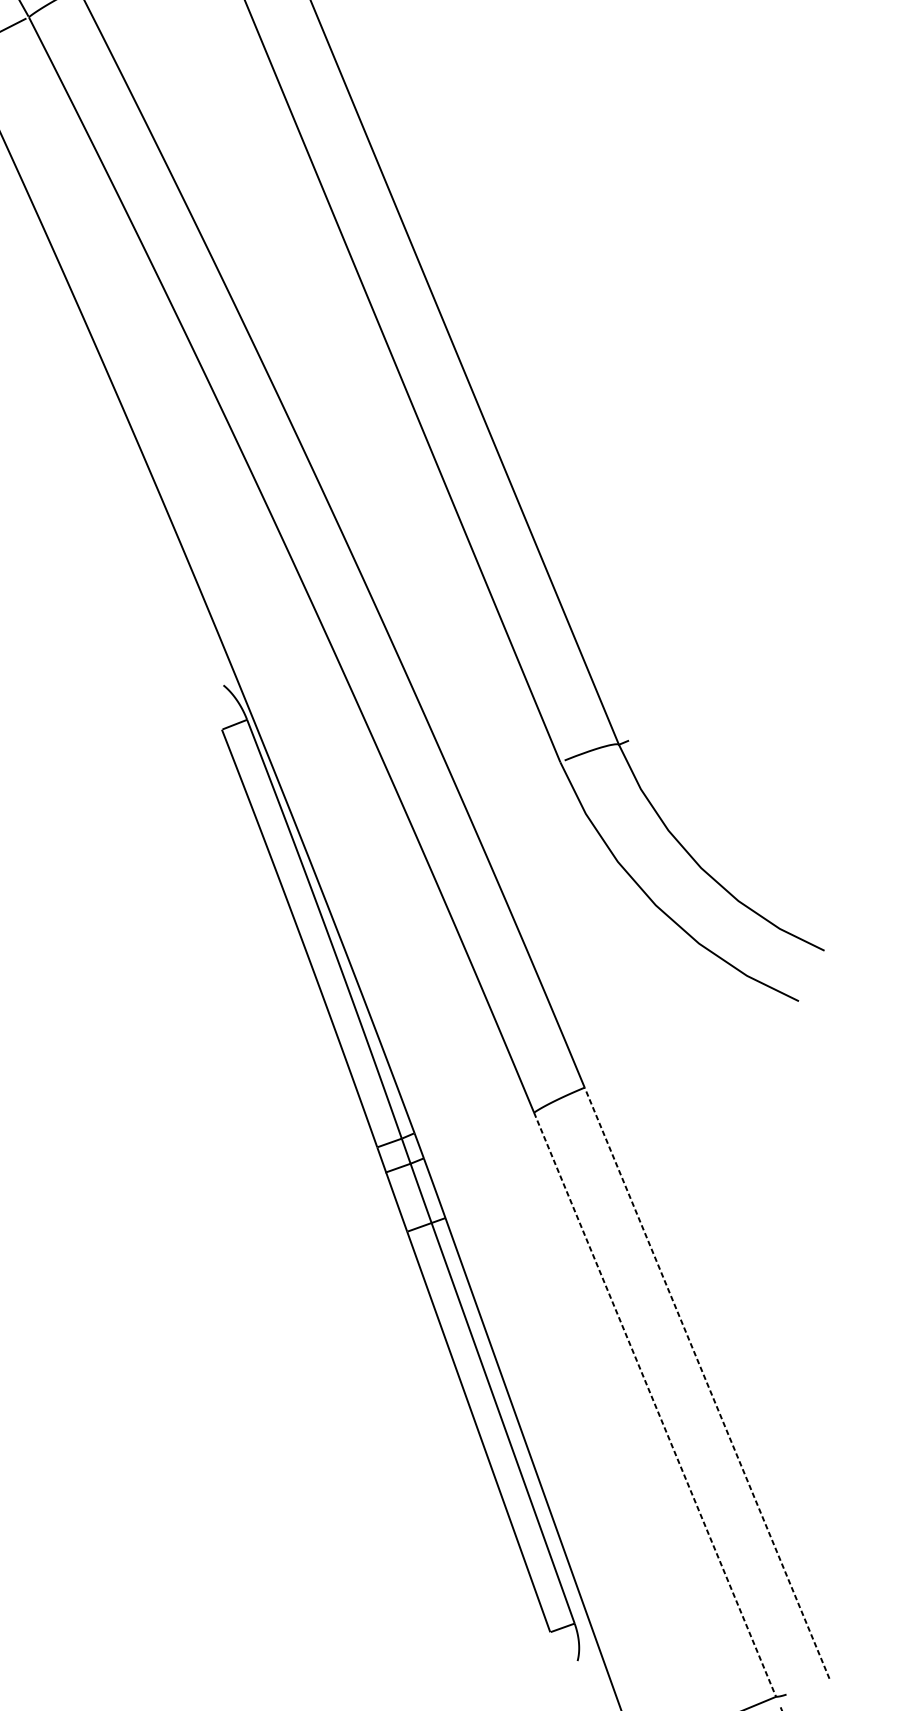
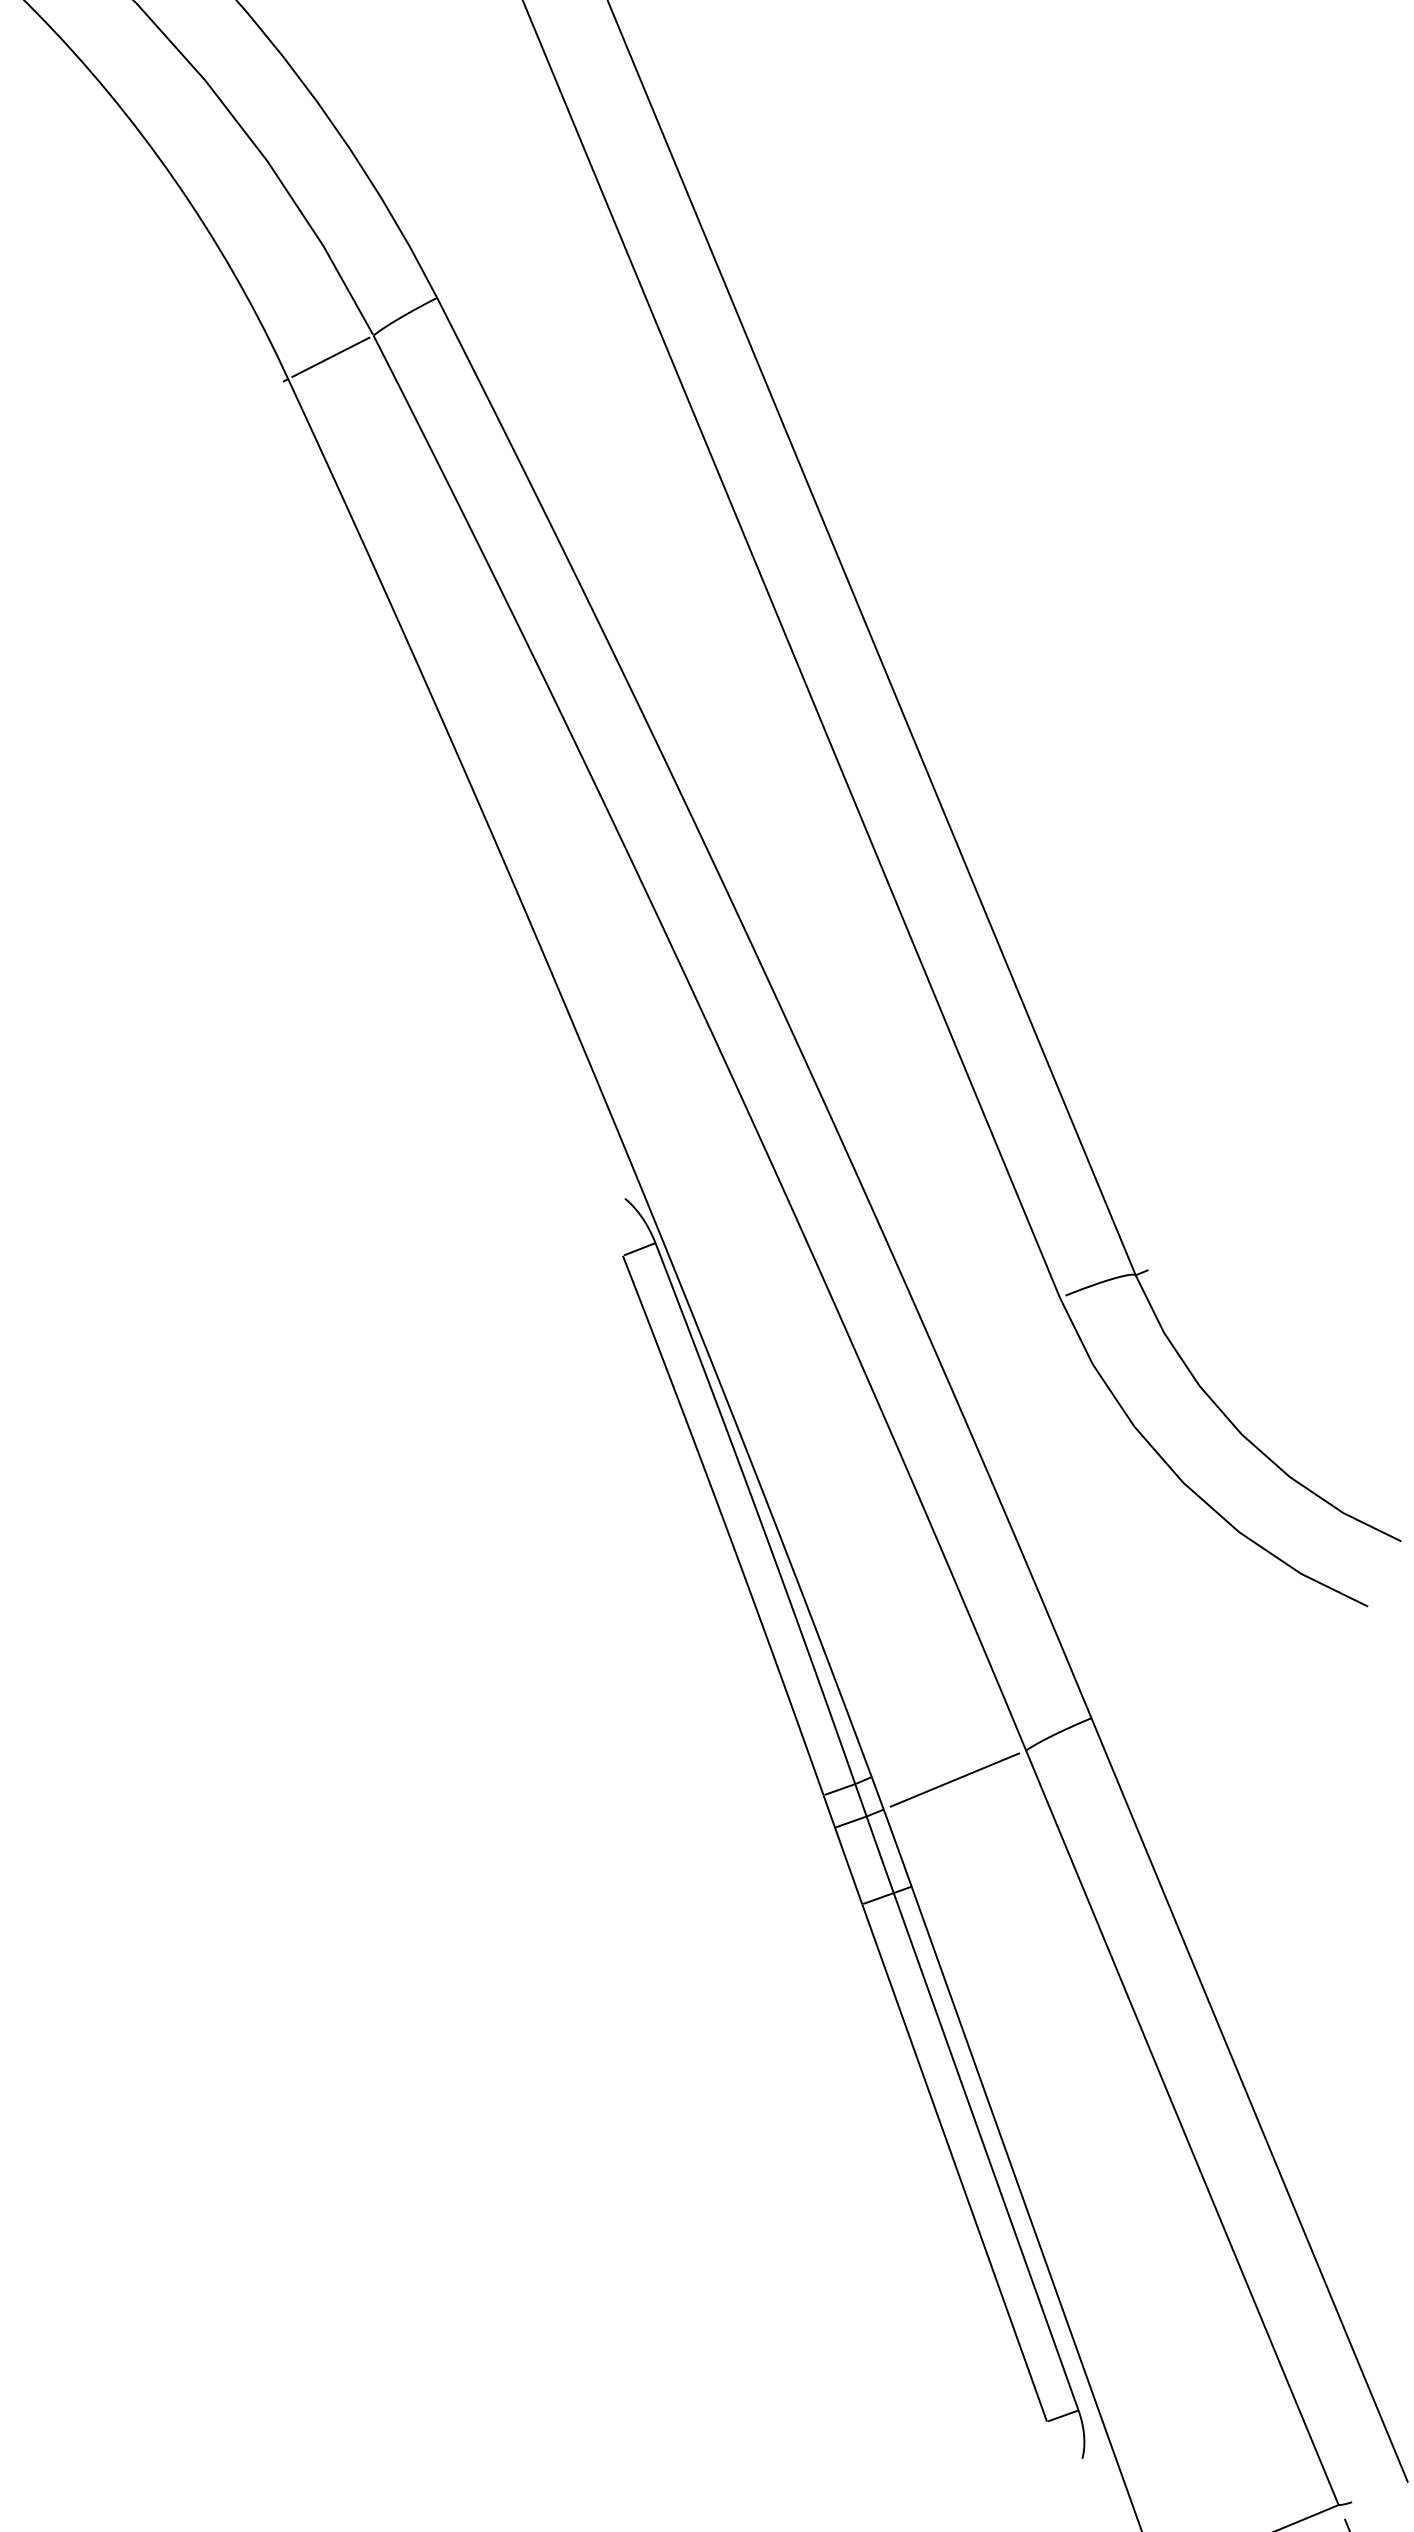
line: (478, 1135) -> (954, 1779), added
line: (707, 1382) -> (1249, 2099), dashed -> solid
line: (655, 1405) -> (1182, 2128), dashed -> solid

